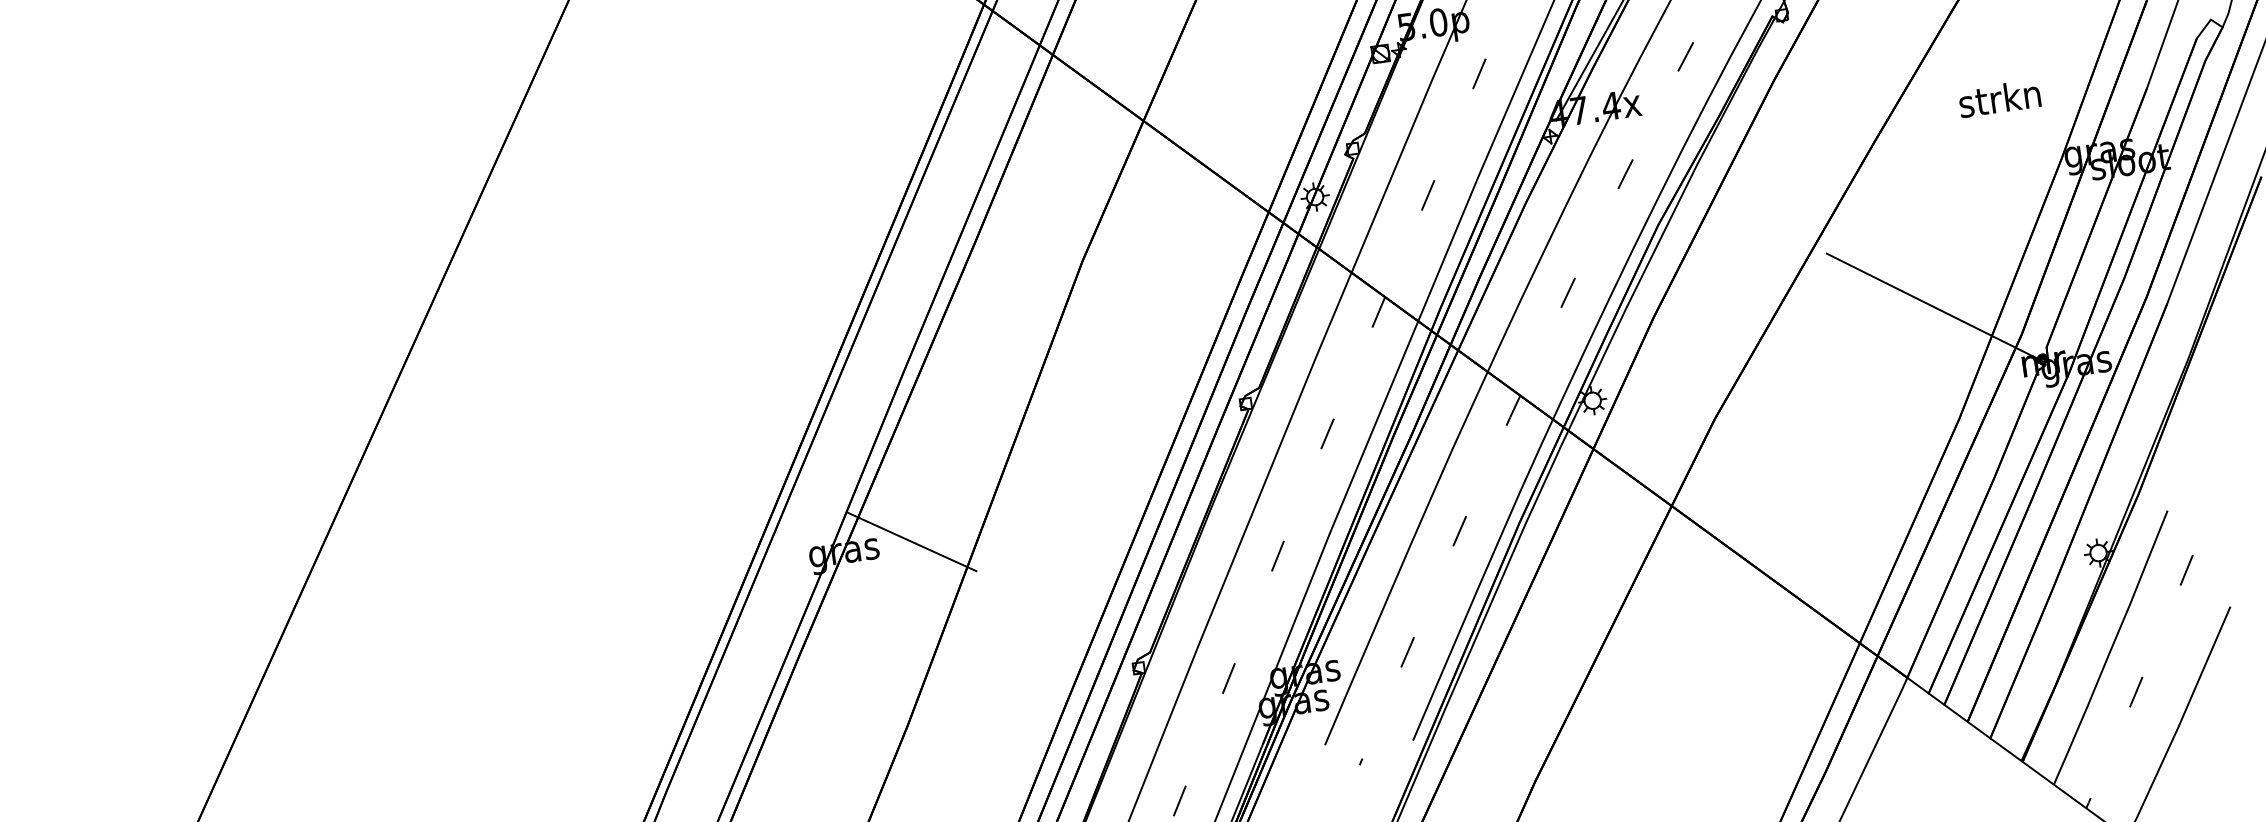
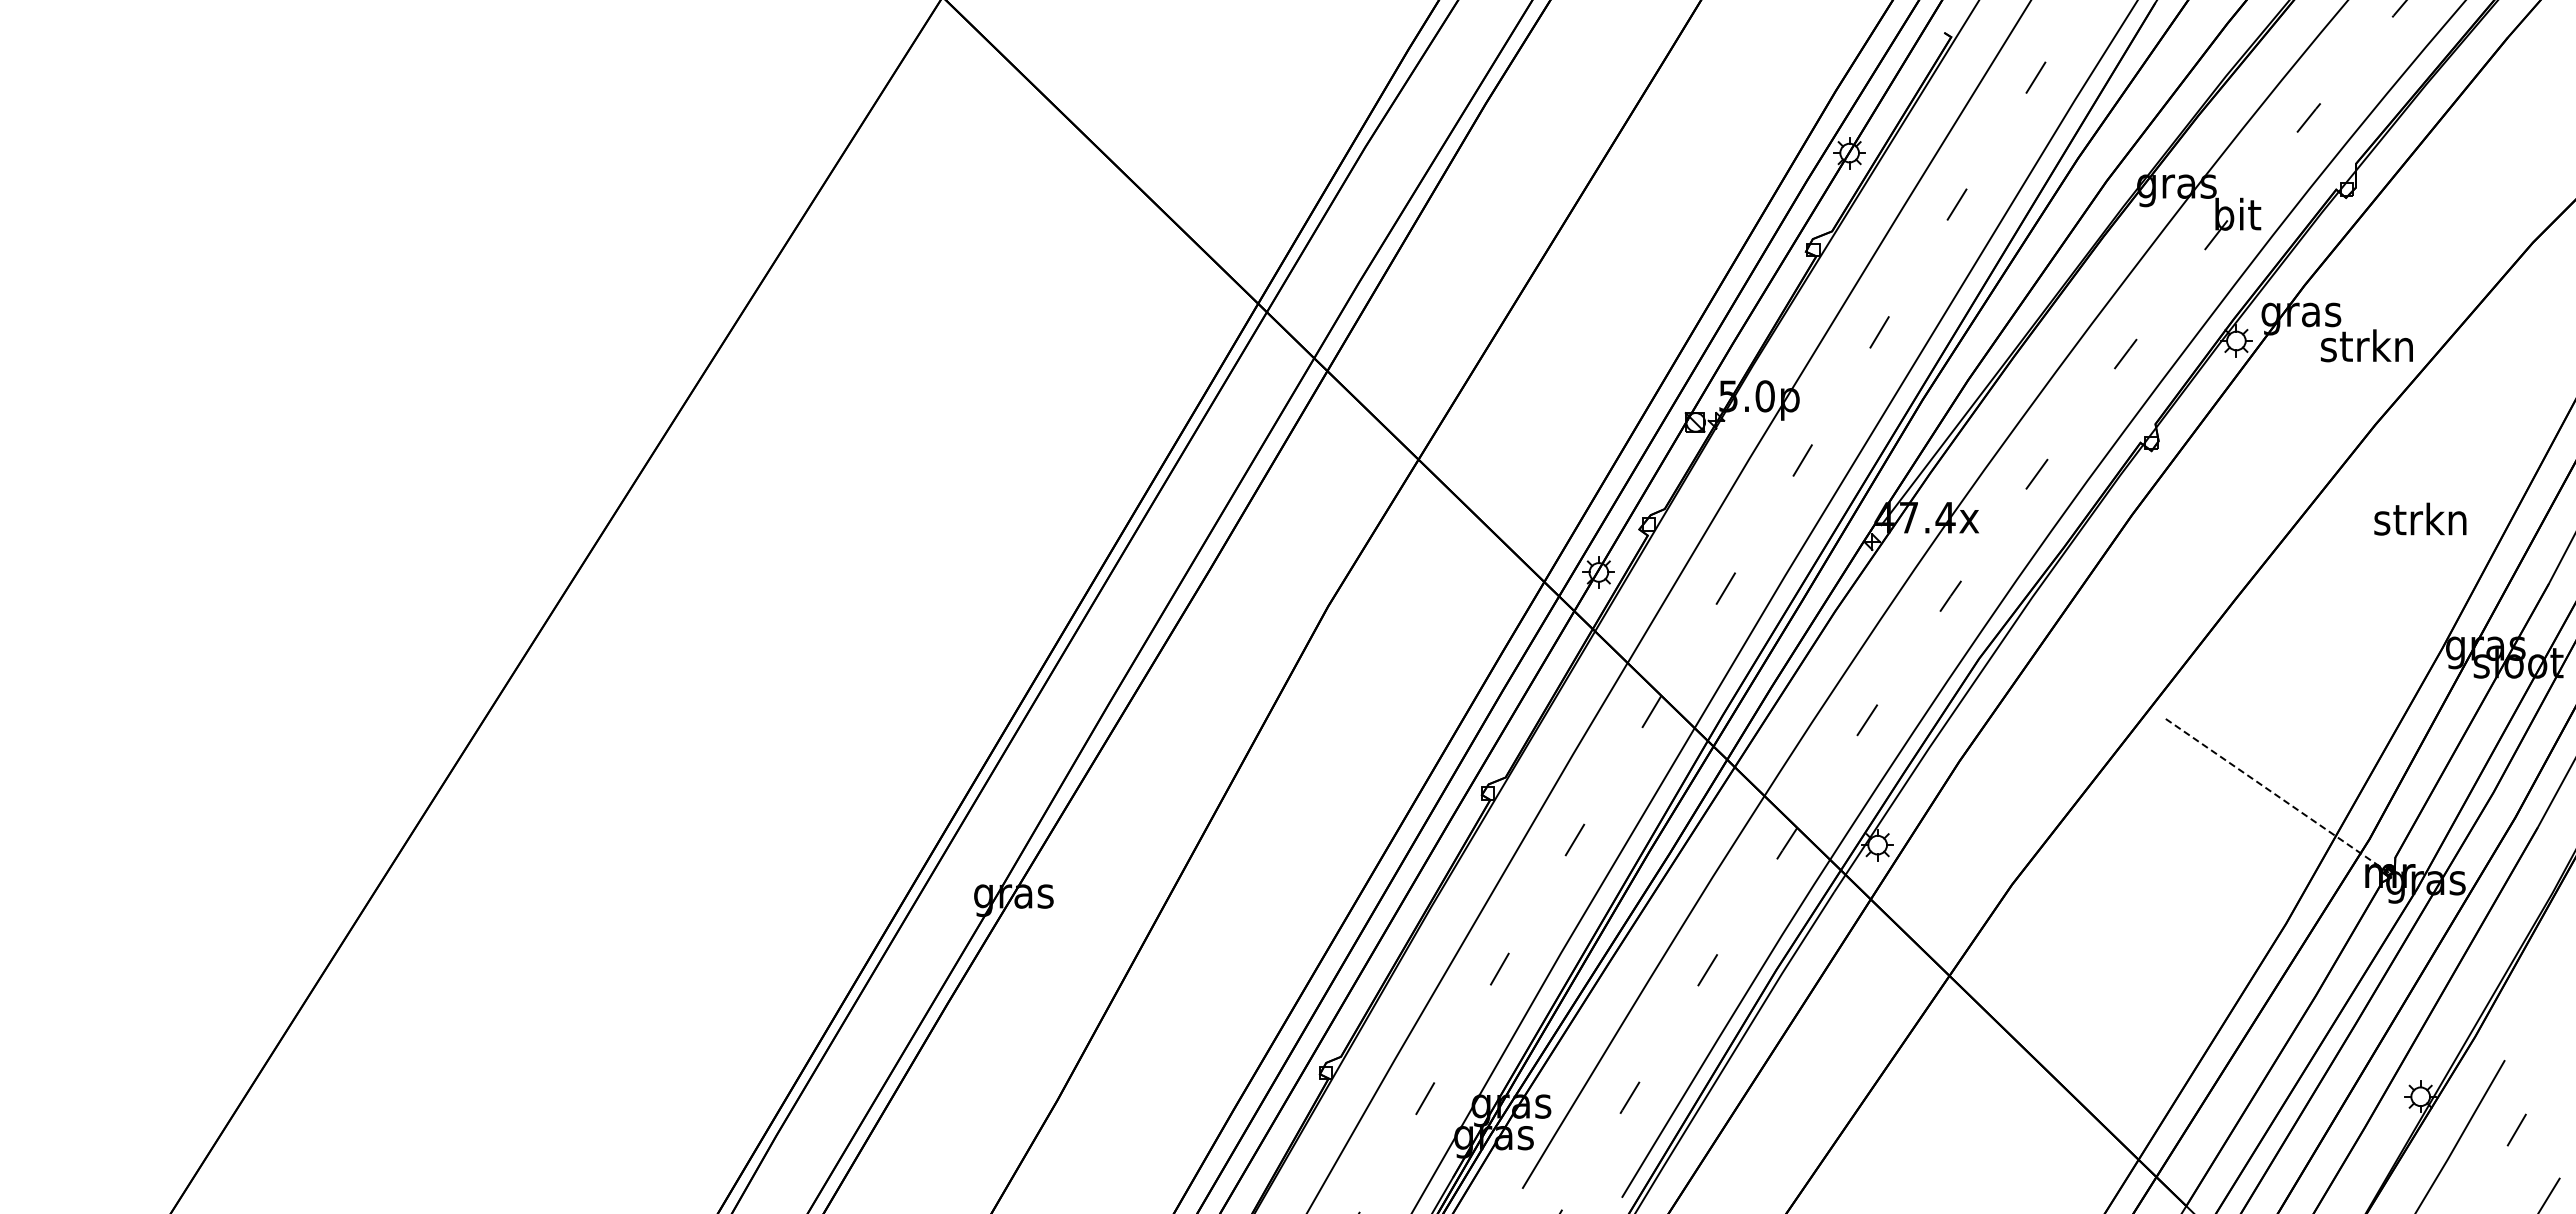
text: (1999, 97) -> (2420, 518), moved
line: (1935, 307) -> (2276, 795), solid -> dashed
line: (911, 541) -> (1091, 894), removed

